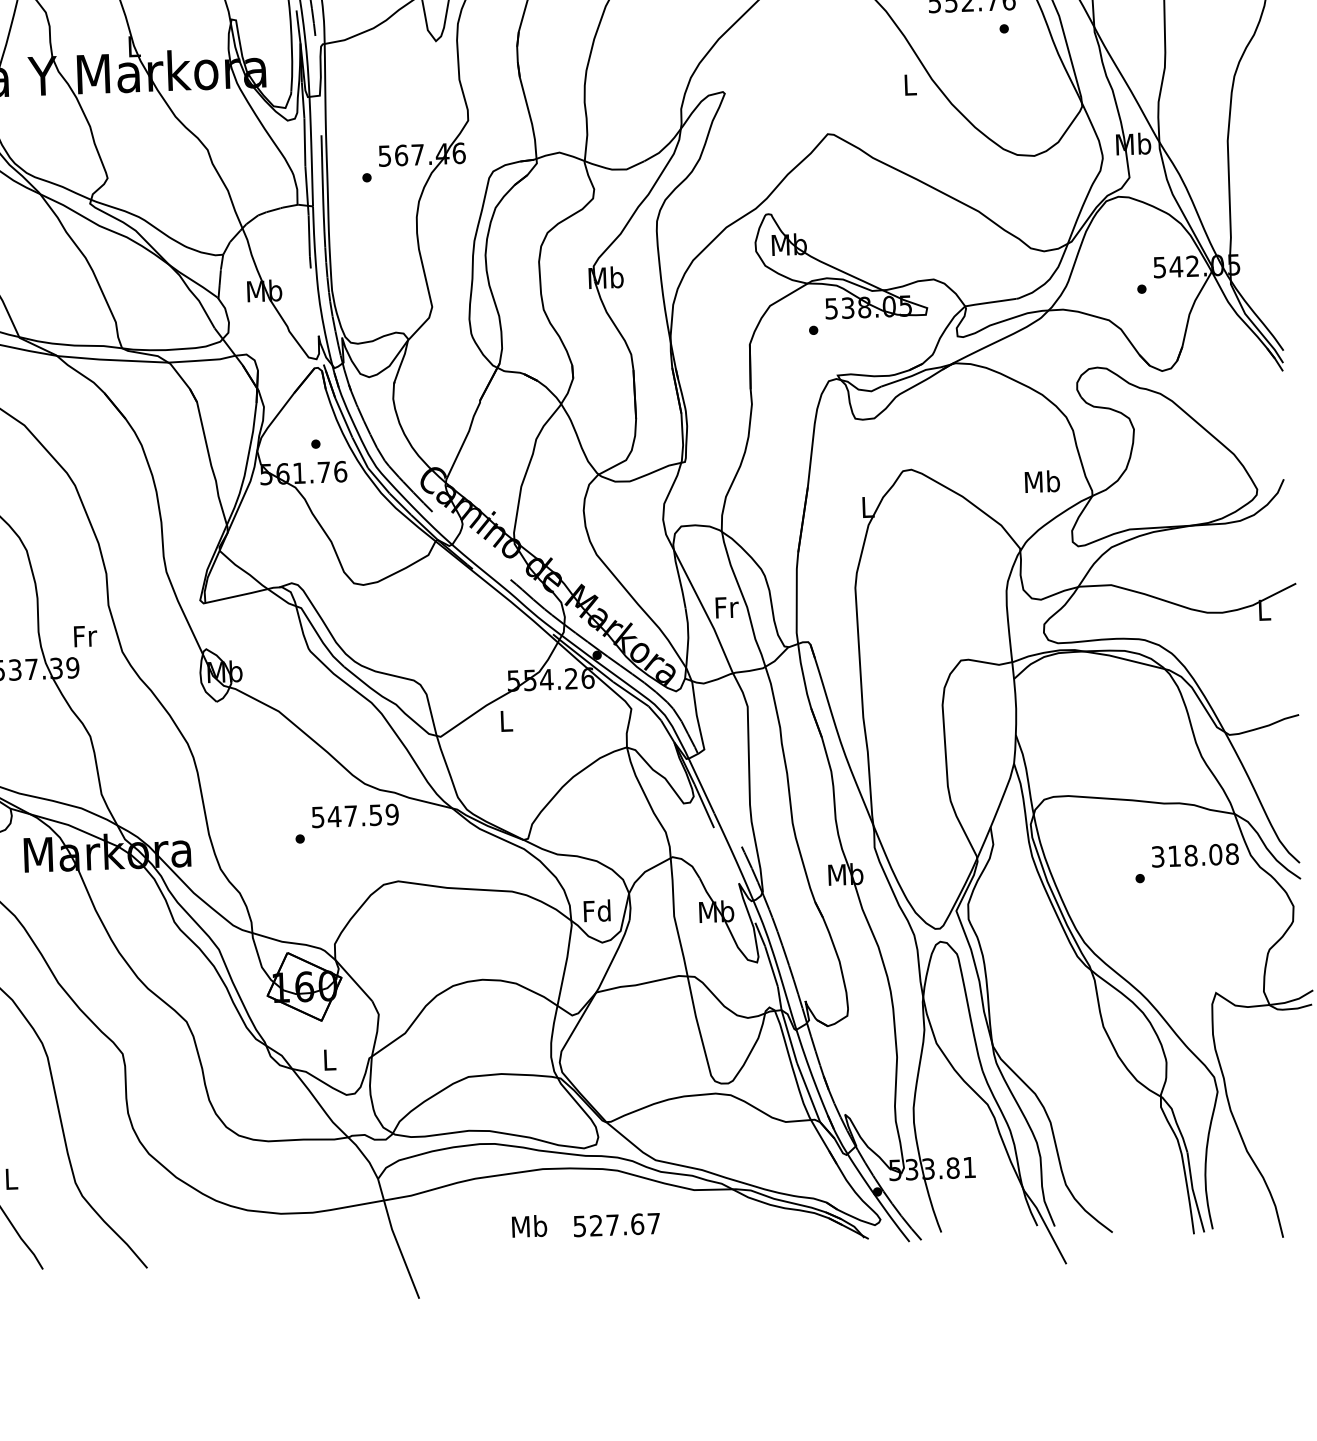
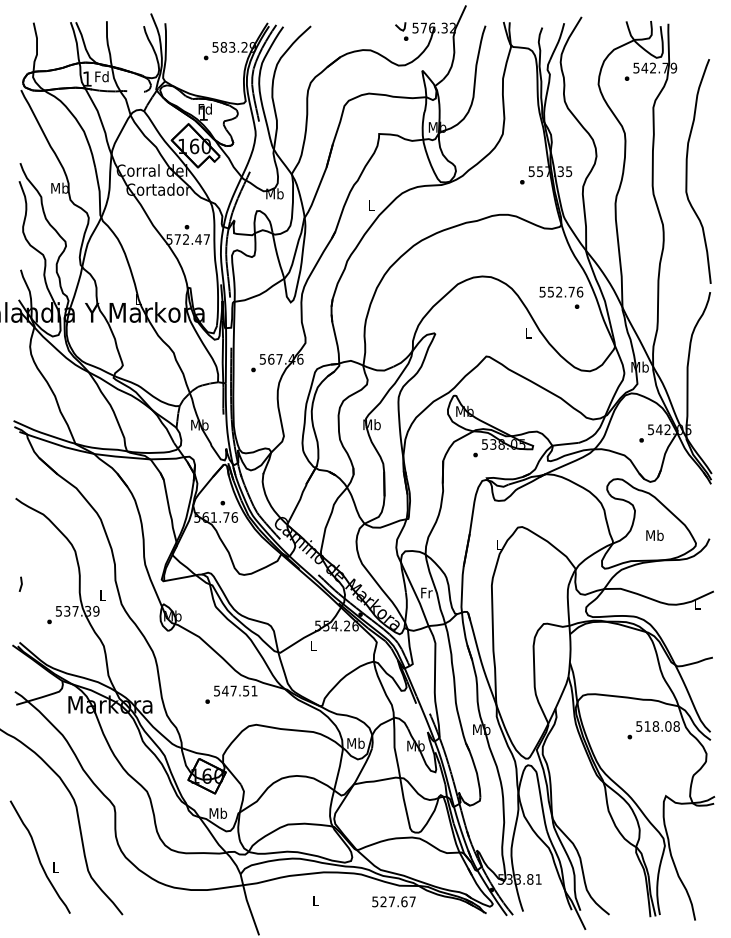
text: (1041, 481) -> (654, 535), moved
text: (85, 636) -> (103, 595), Fr -> L
text: (392, 813) -> (254, 690), 547.59 -> 547.51
text: (1158, 854) -> (639, 725), 318.08 -> 518.08
text: (596, 909) -> (355, 742), Fd -> Mb
text: (329, 1058) -> (218, 812), L -> Mb
text: (615, 1224) -> (393, 901), moved
text: (528, 1225) -> (315, 900), Mb -> L

